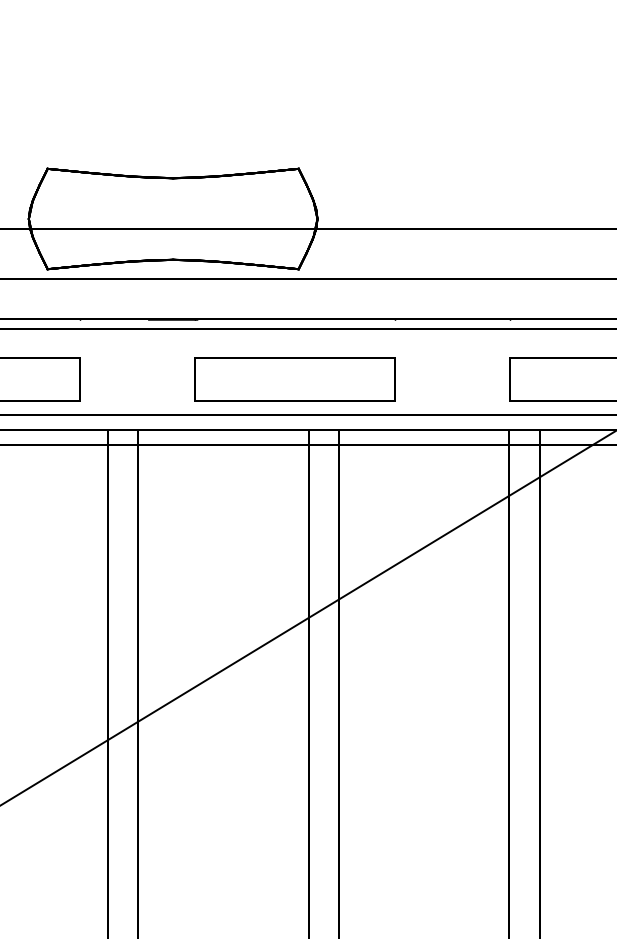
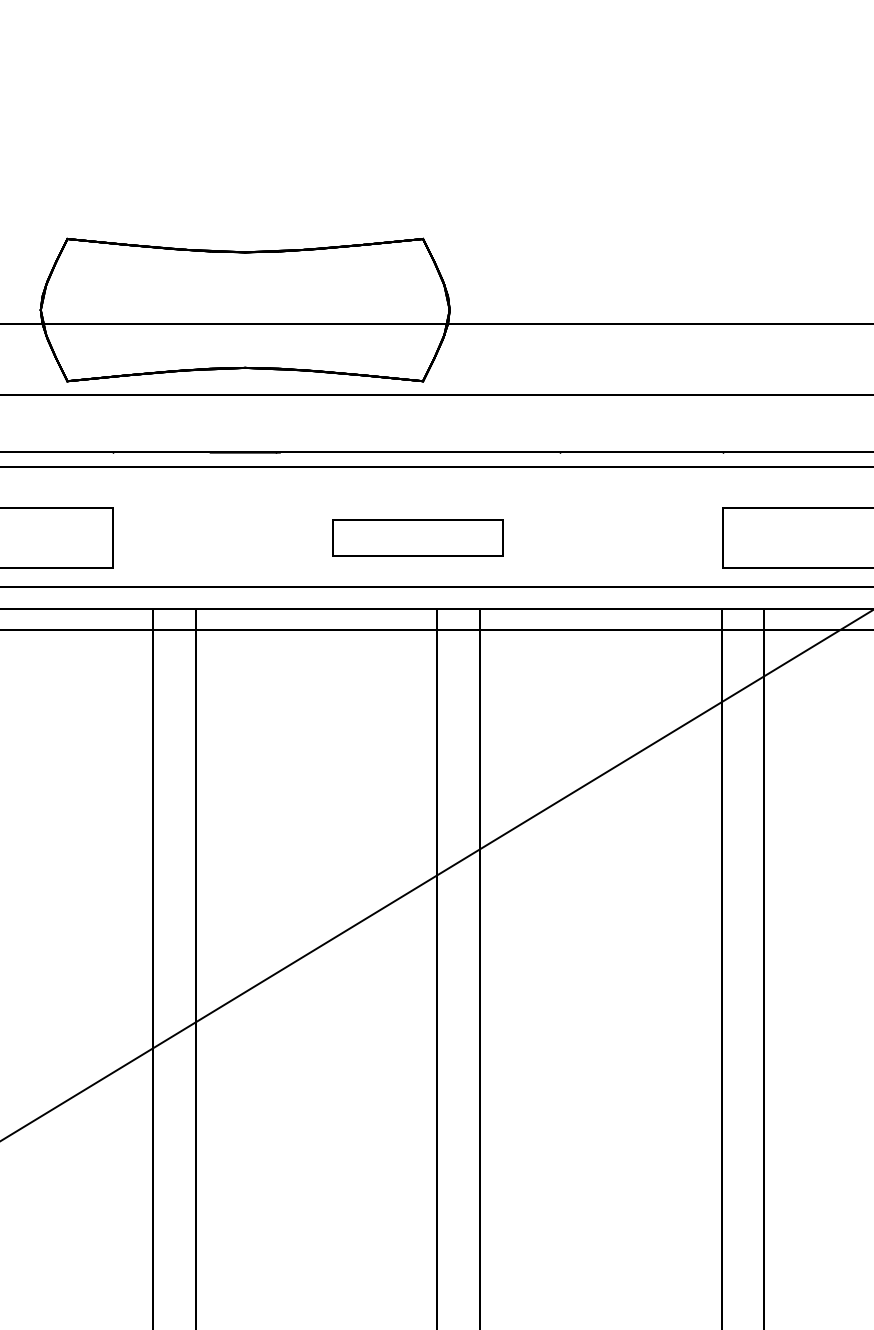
part: (294, 379) -> (417, 537), size x0.6

